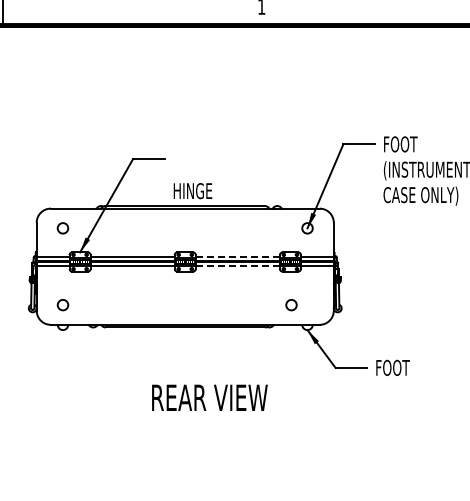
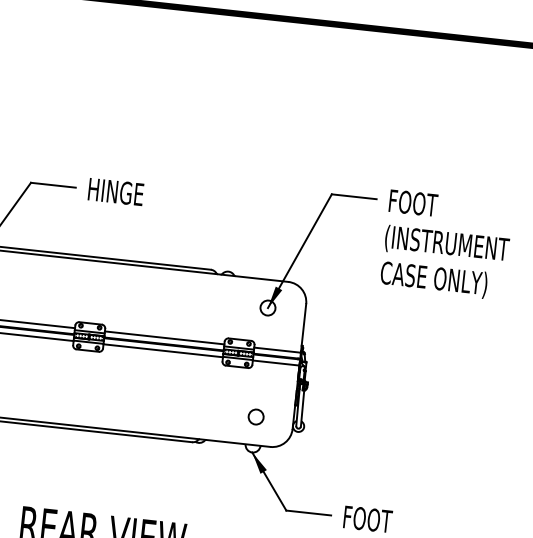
text: (192, 191) -> (115, 192), moved
line: (238, 256) -> (165, 337), dashed -> solid
line: (238, 266) -> (164, 351), dashed -> solid
circle: (291, 305) -> (256, 417), moved

